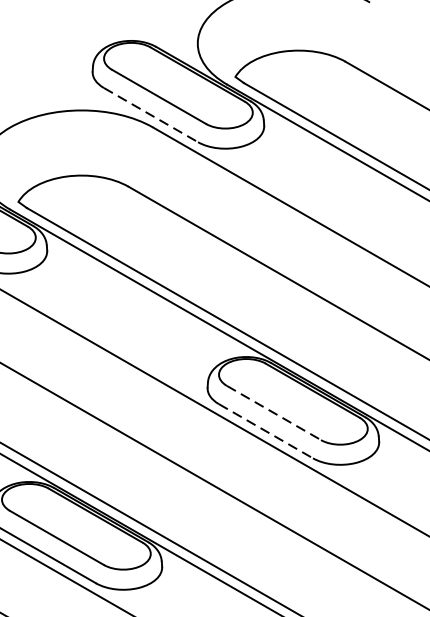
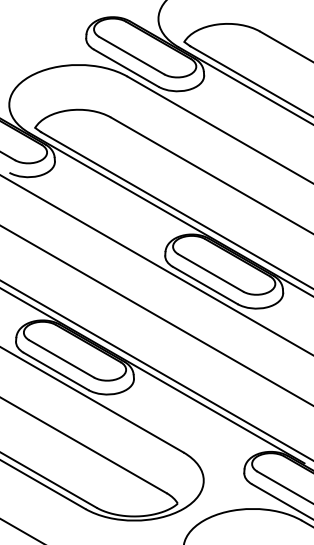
line: (151, 115) -> (126, 68), dashed -> solid
line: (274, 413) -> (211, 273), dashed -> solid
line: (266, 431) -> (205, 285), dashed -> solid

